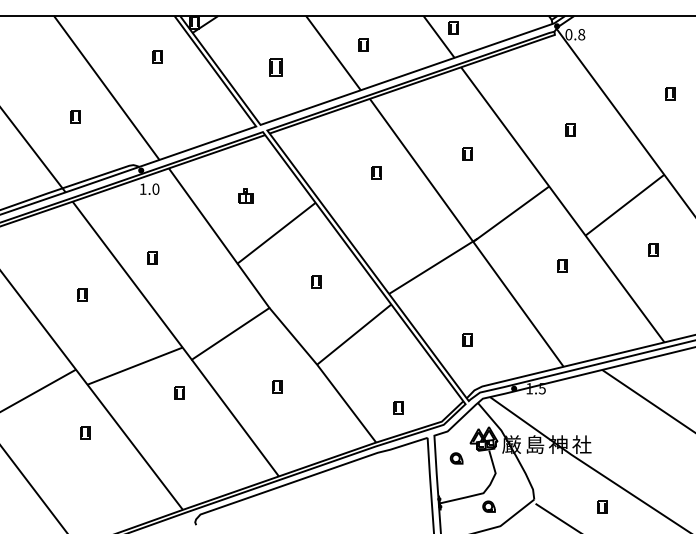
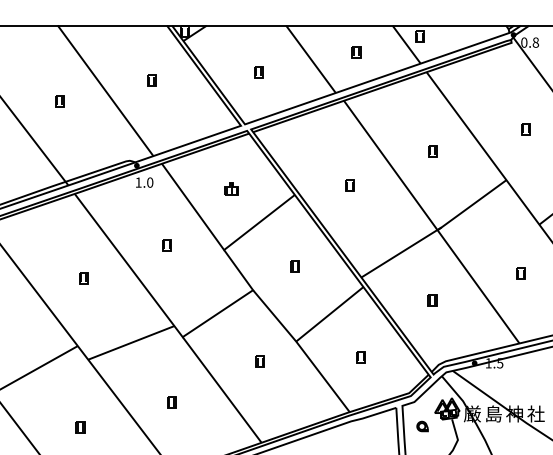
part: (363, 44) -> (356, 51), moved
part: (157, 56) -> (151, 80), moved
part: (275, 66) -> (258, 71), size x0.71
part: (75, 116) -> (59, 101), moved
part: (376, 172) -> (349, 185), moved
part: (152, 257) -> (167, 244), moved
part: (562, 265) -> (521, 273), moved
part: (467, 339) -> (432, 299), moved
part: (179, 392) -> (171, 402), moved
part: (398, 407) -> (360, 356), moved
part: (85, 432) -> (80, 427), moved

